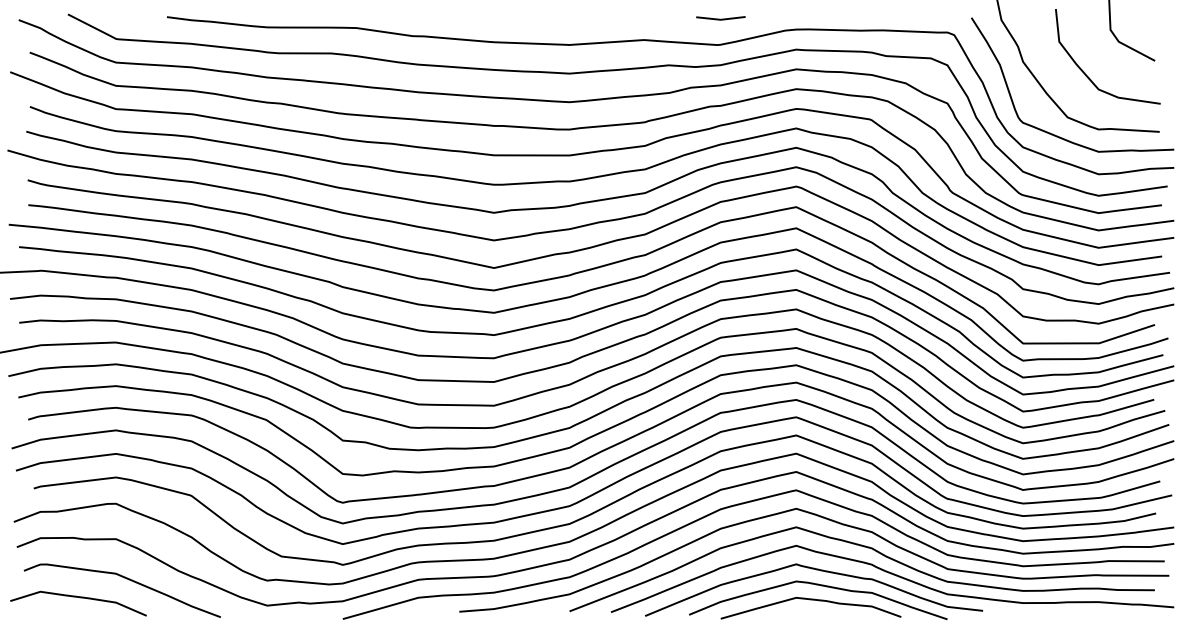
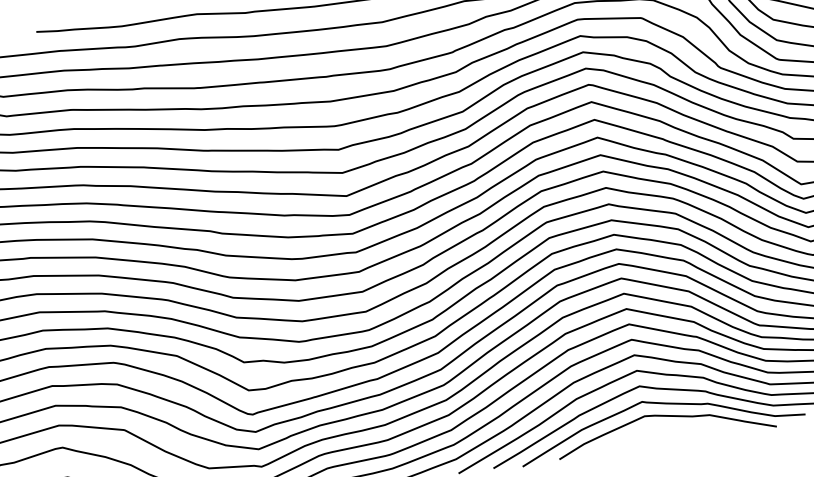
curve: (810, 600) -> (659, 430), removed

